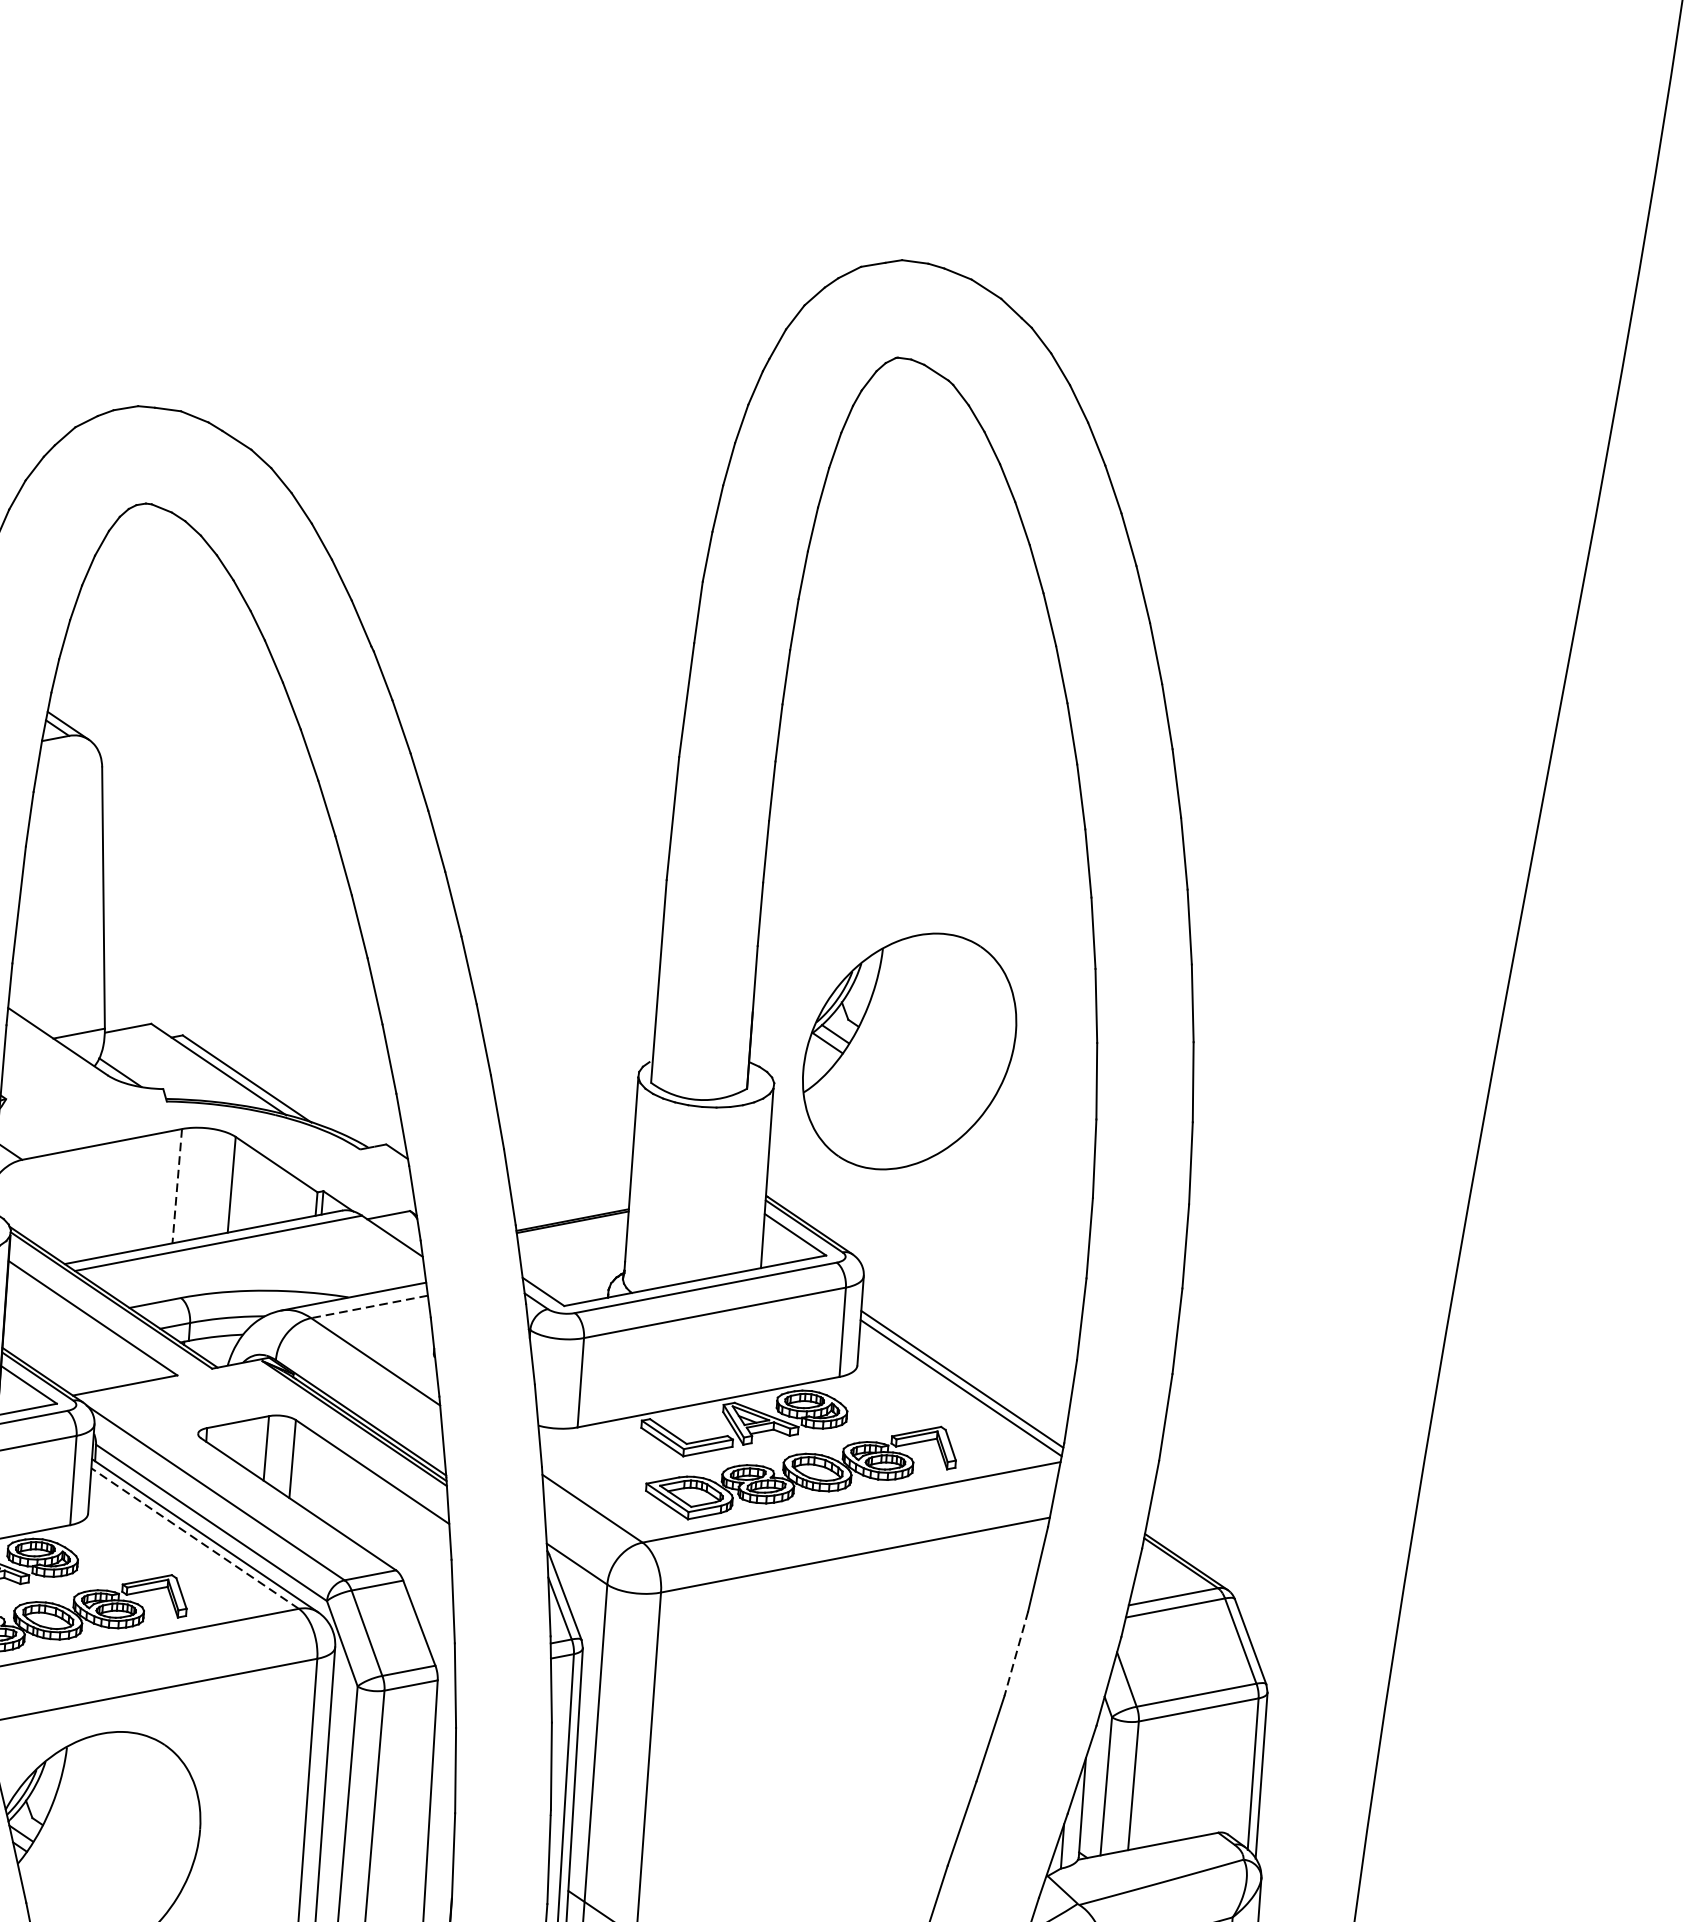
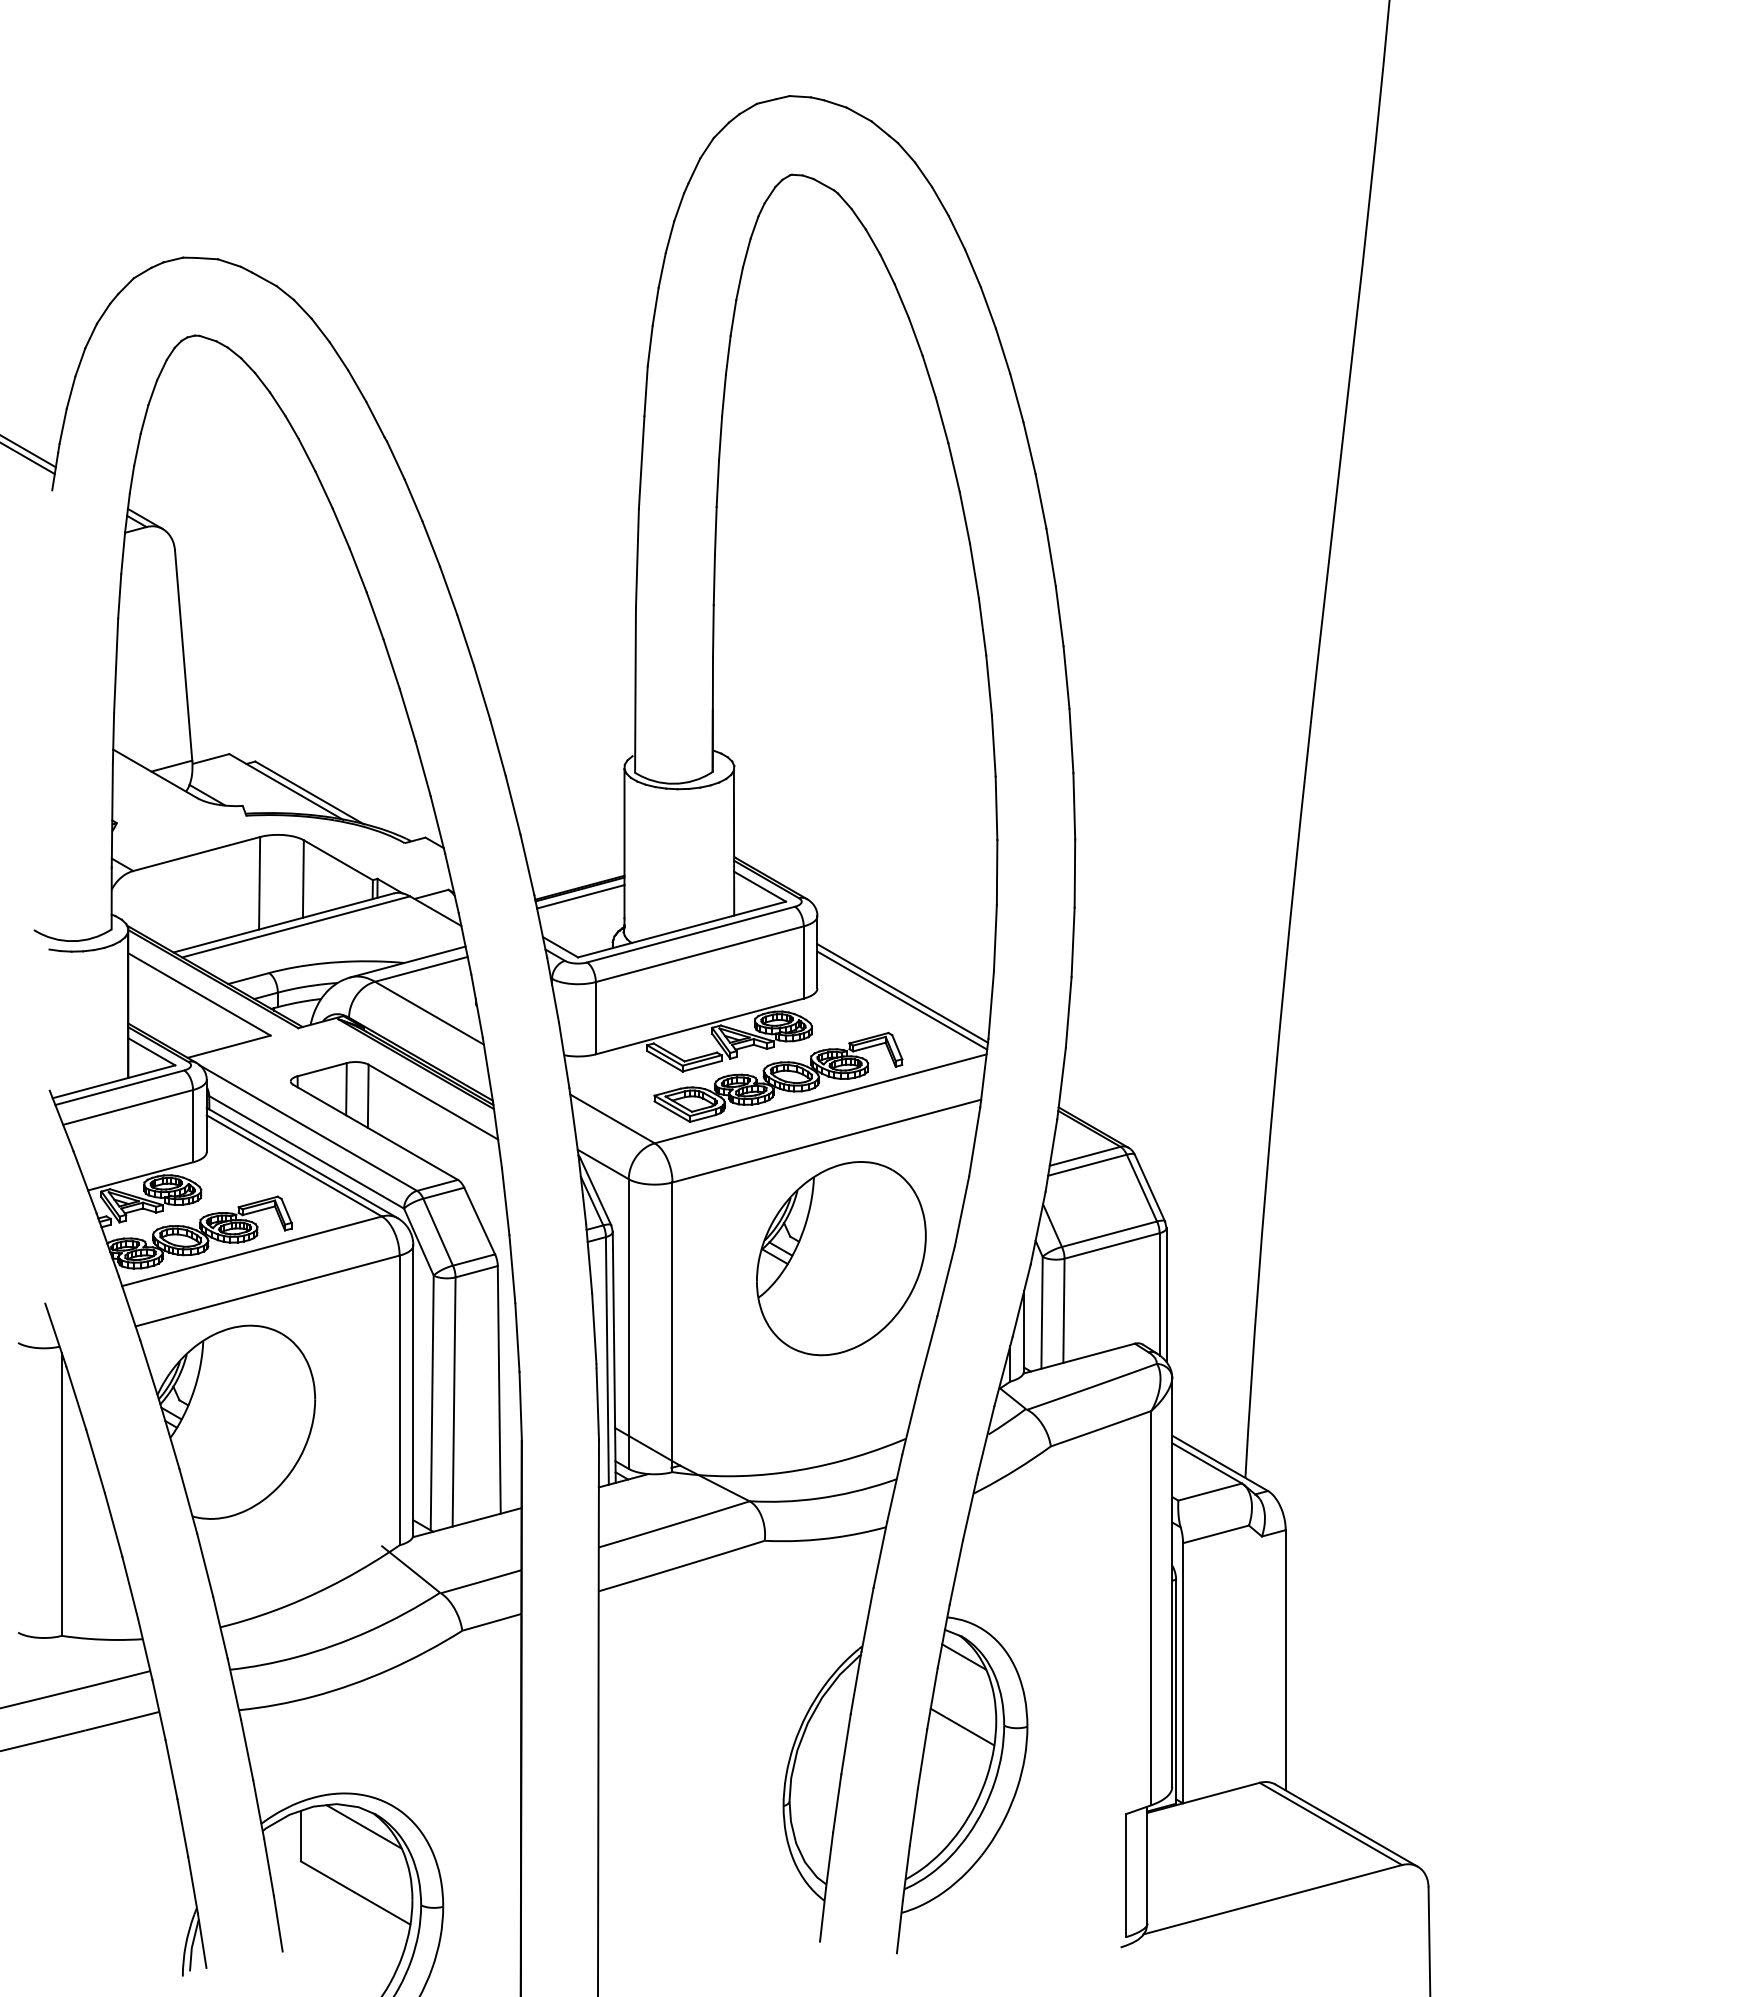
part: (909, 1051) -> (841, 1258), moved
line: (177, 1186) -> (259, 883), dashed -> solid
line: (572, 1230) -> (580, 896), added
line: (369, 1307) -> (421, 969), dashed -> solid
line: (194, 1537) -> (293, 1165), dashed -> solid
line: (1015, 1654) -> (961, 1211), dashed -> solid

